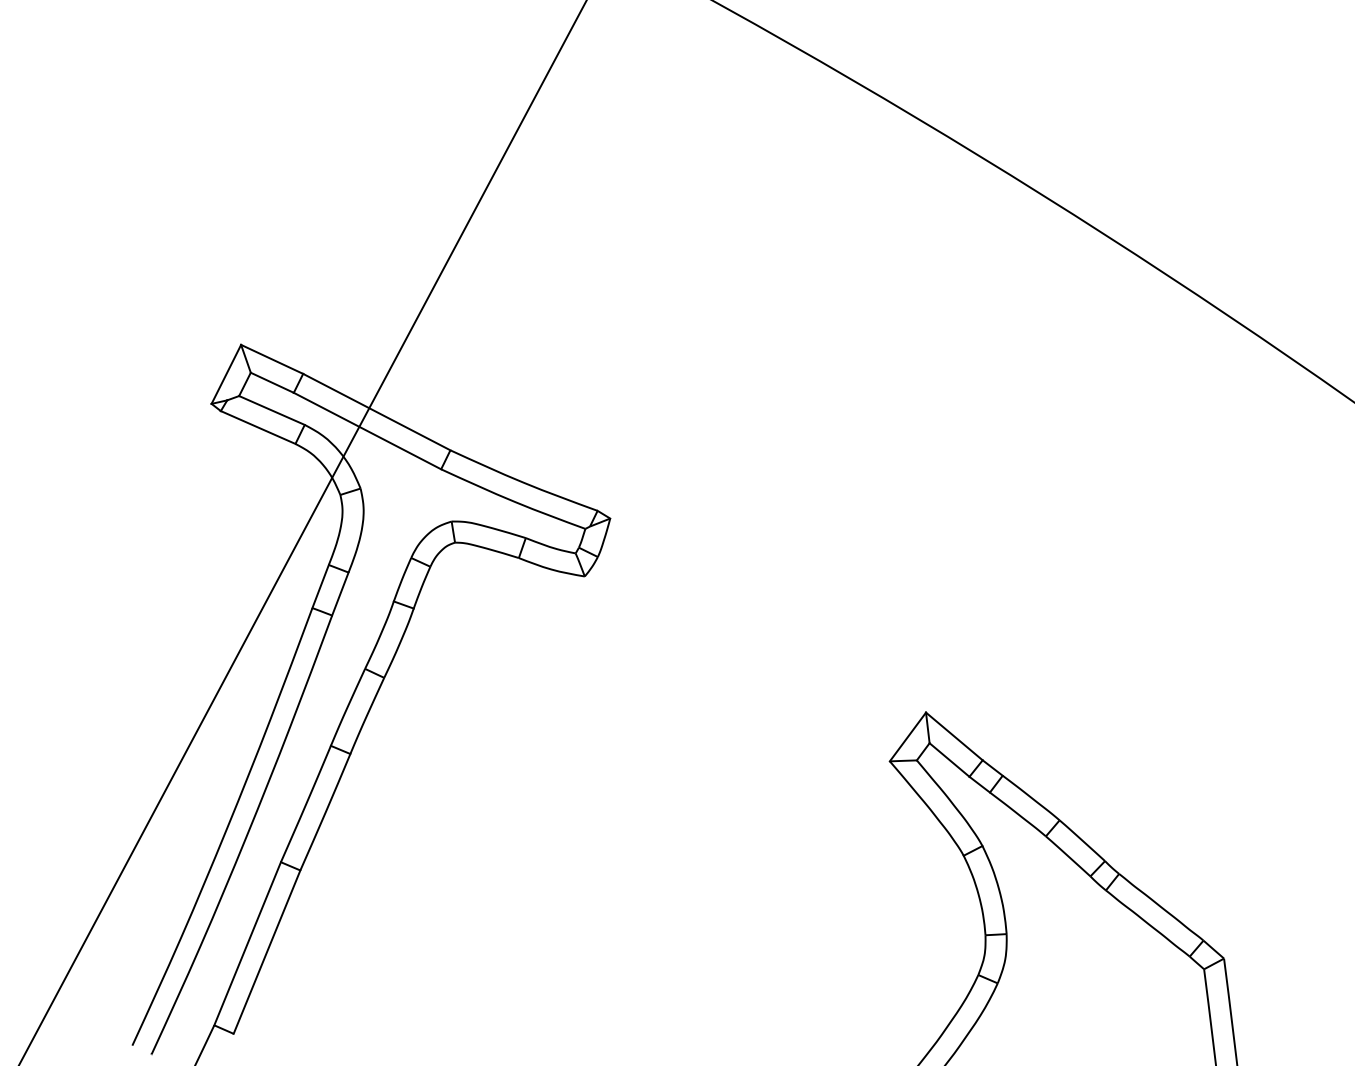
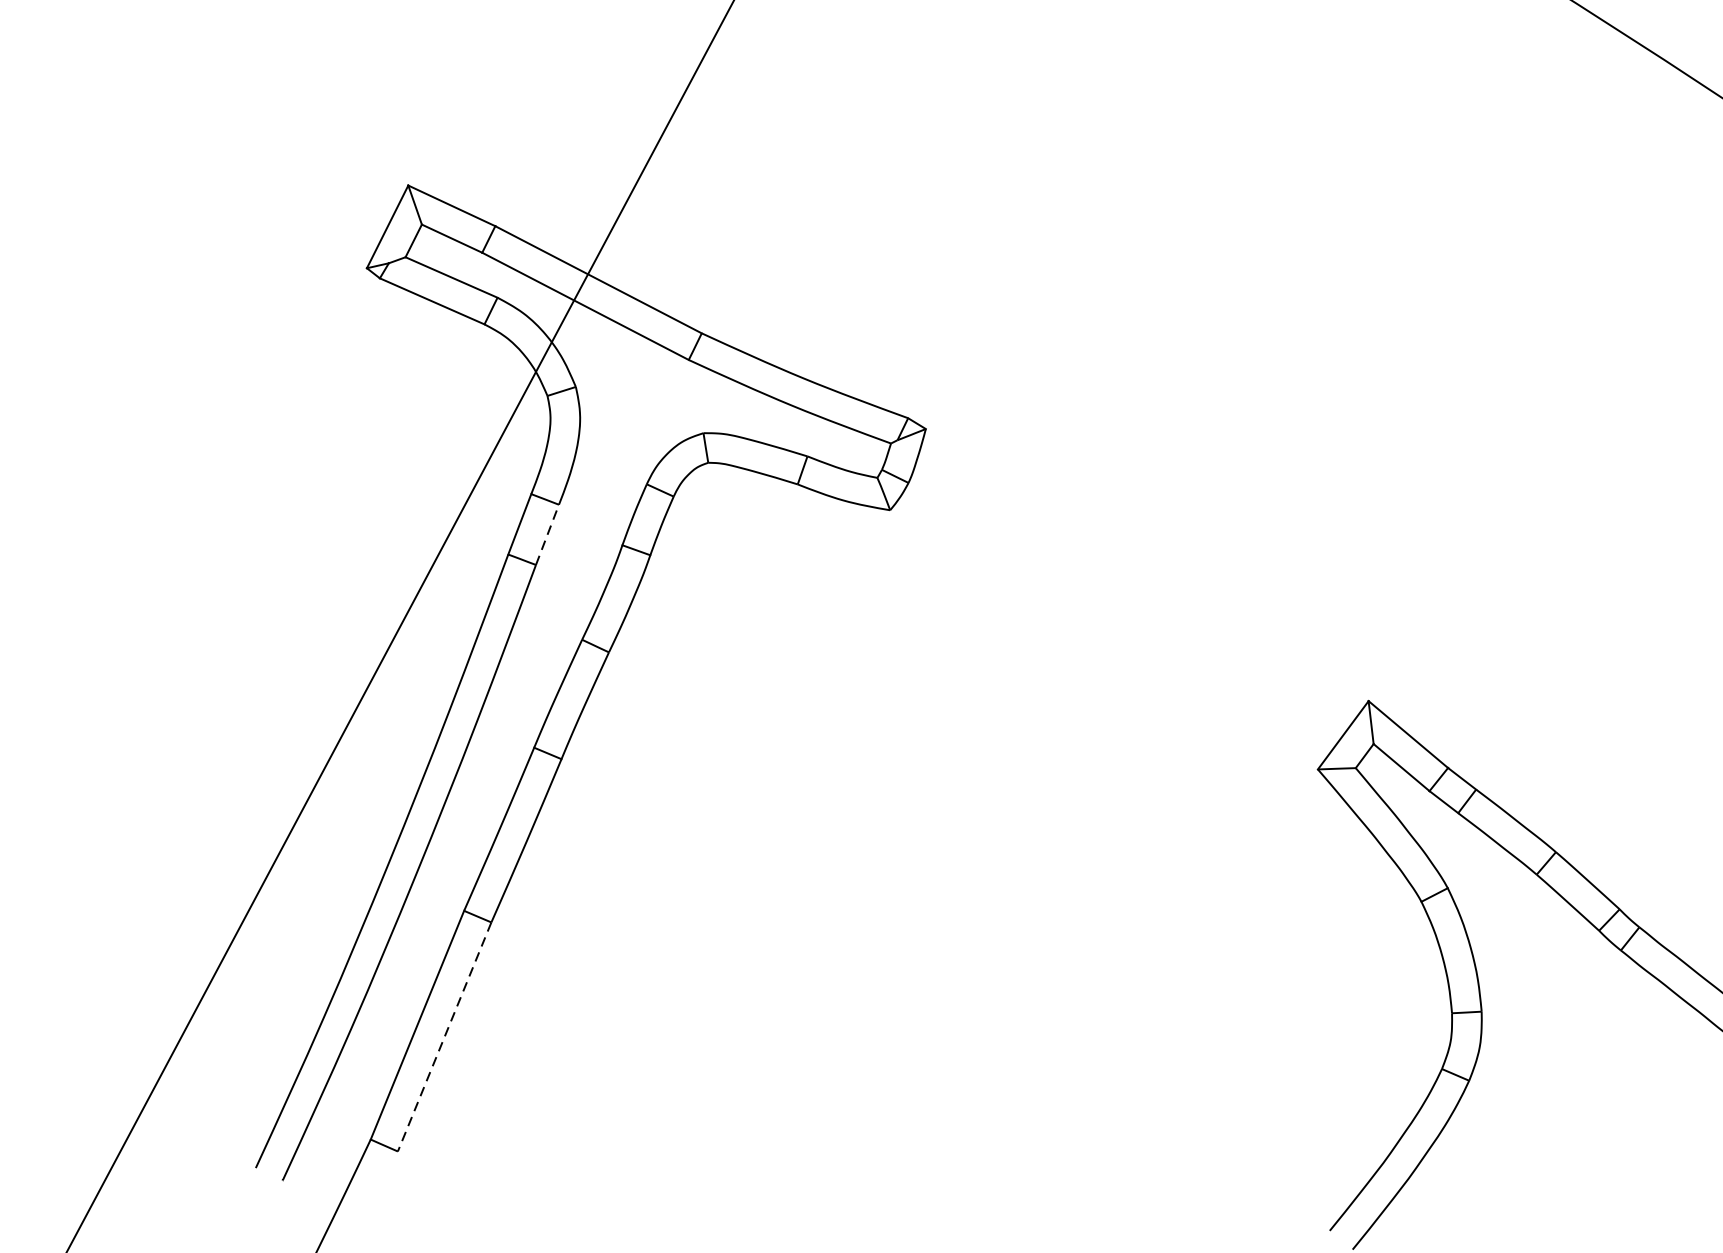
line: (340, 594) -> (547, 535), solid -> dashed
line: (266, 952) -> (443, 1037), solid -> dashed

